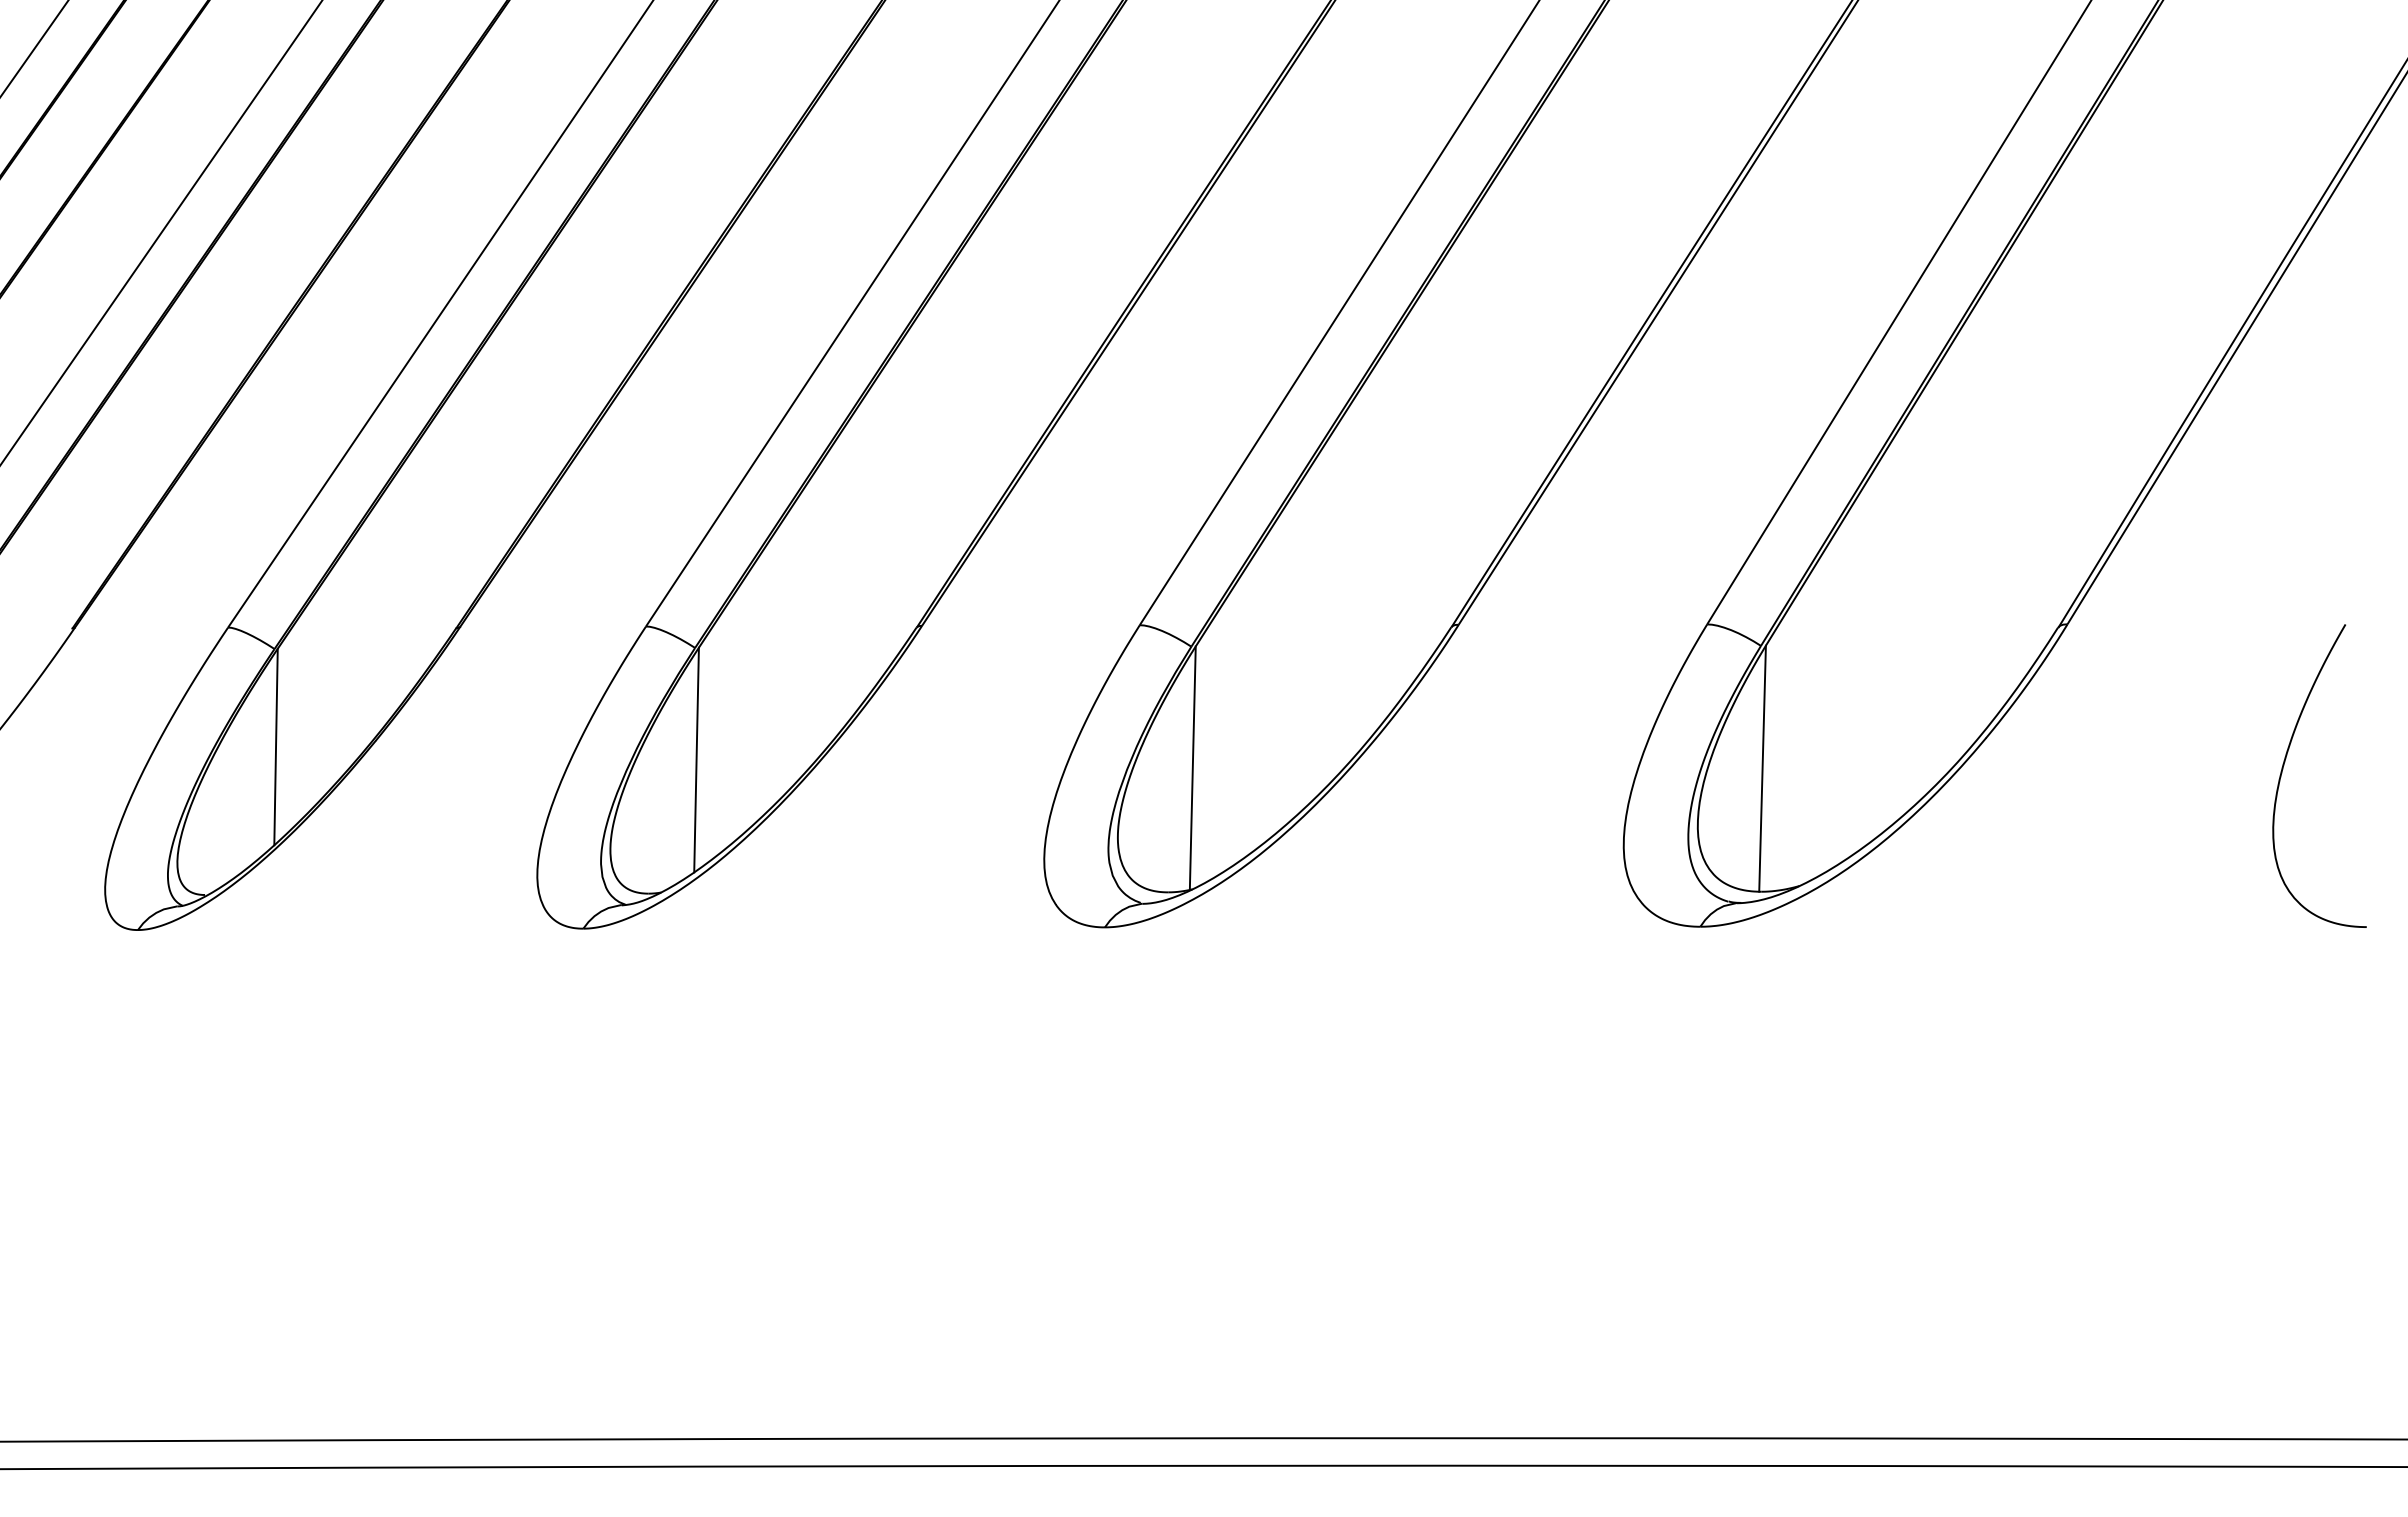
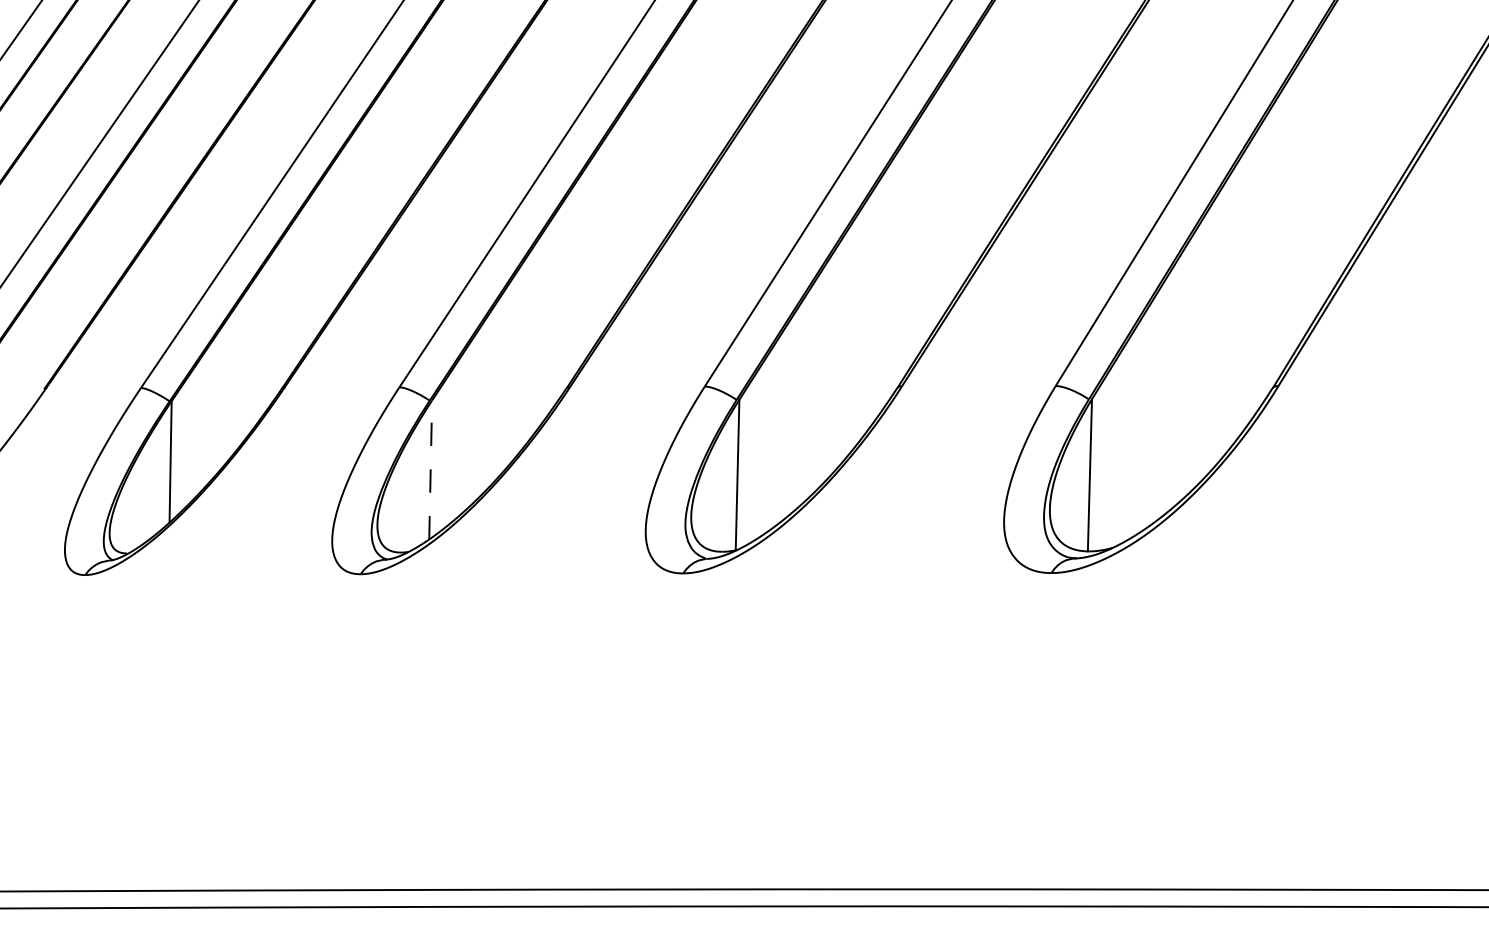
line: (696, 759) -> (430, 469), solid -> dashed
curve: (2285, 764) -> (1413, 472), removed

